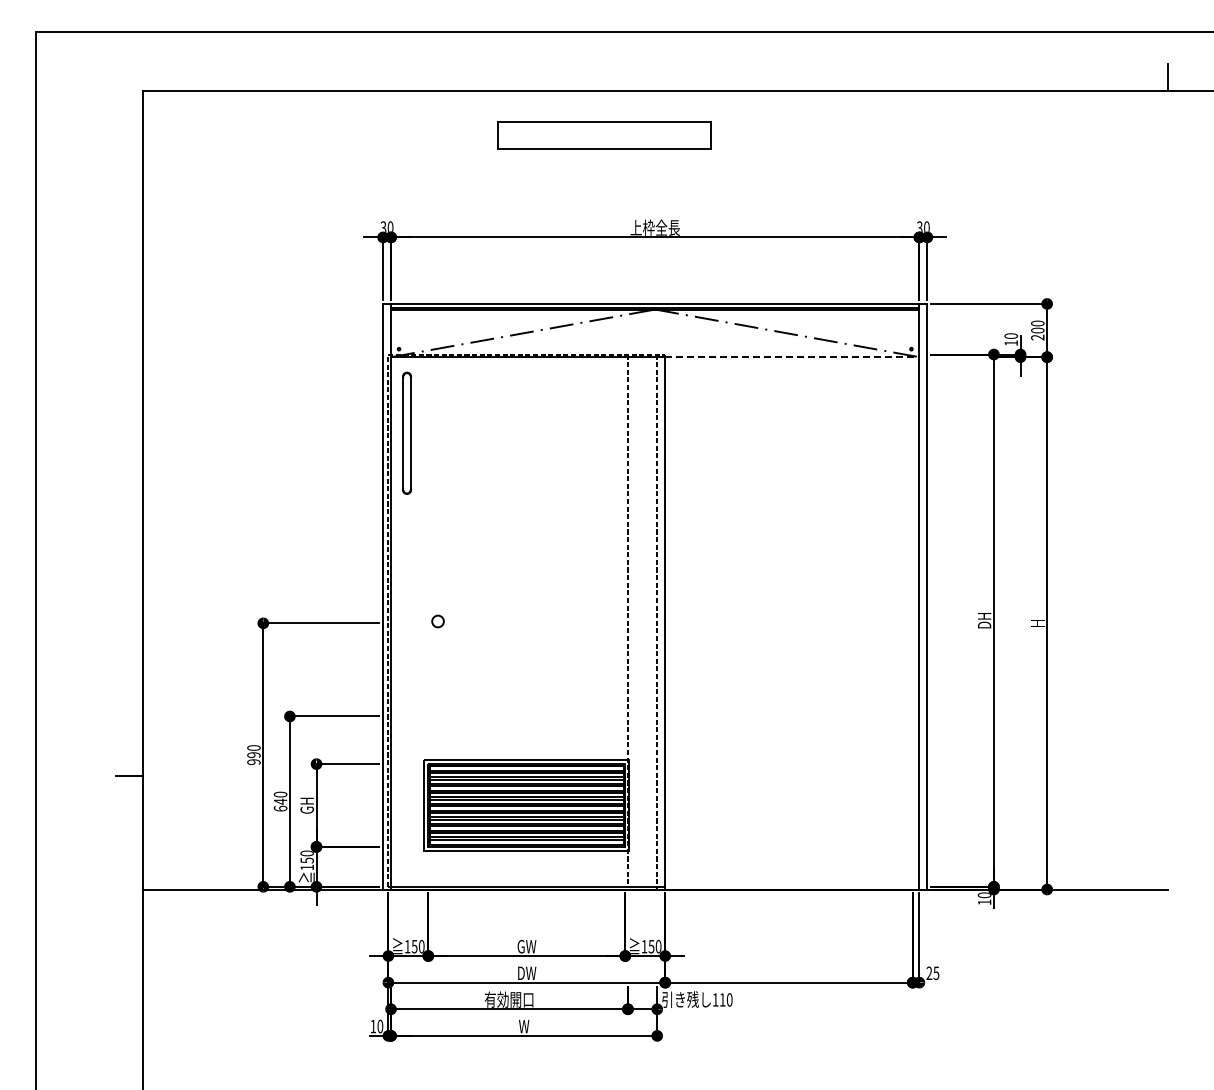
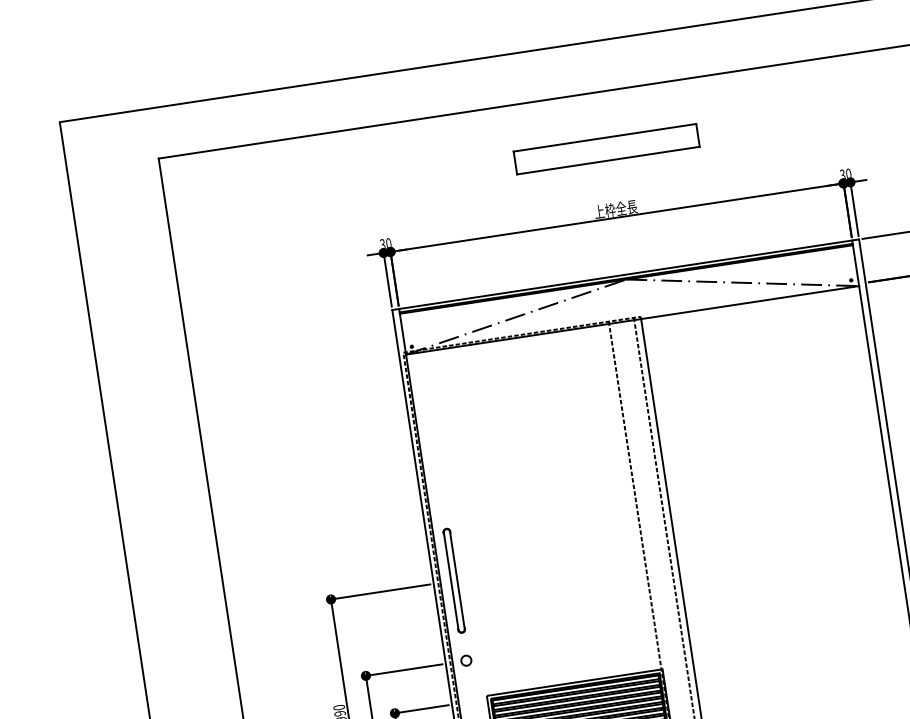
part: (604, 135) -> (606, 149), moved
line: (792, 357) -> (750, 302), dashed -> solid
part: (406, 432) -> (453, 580), moved
circle: (437, 621) -> (465, 660), moved

